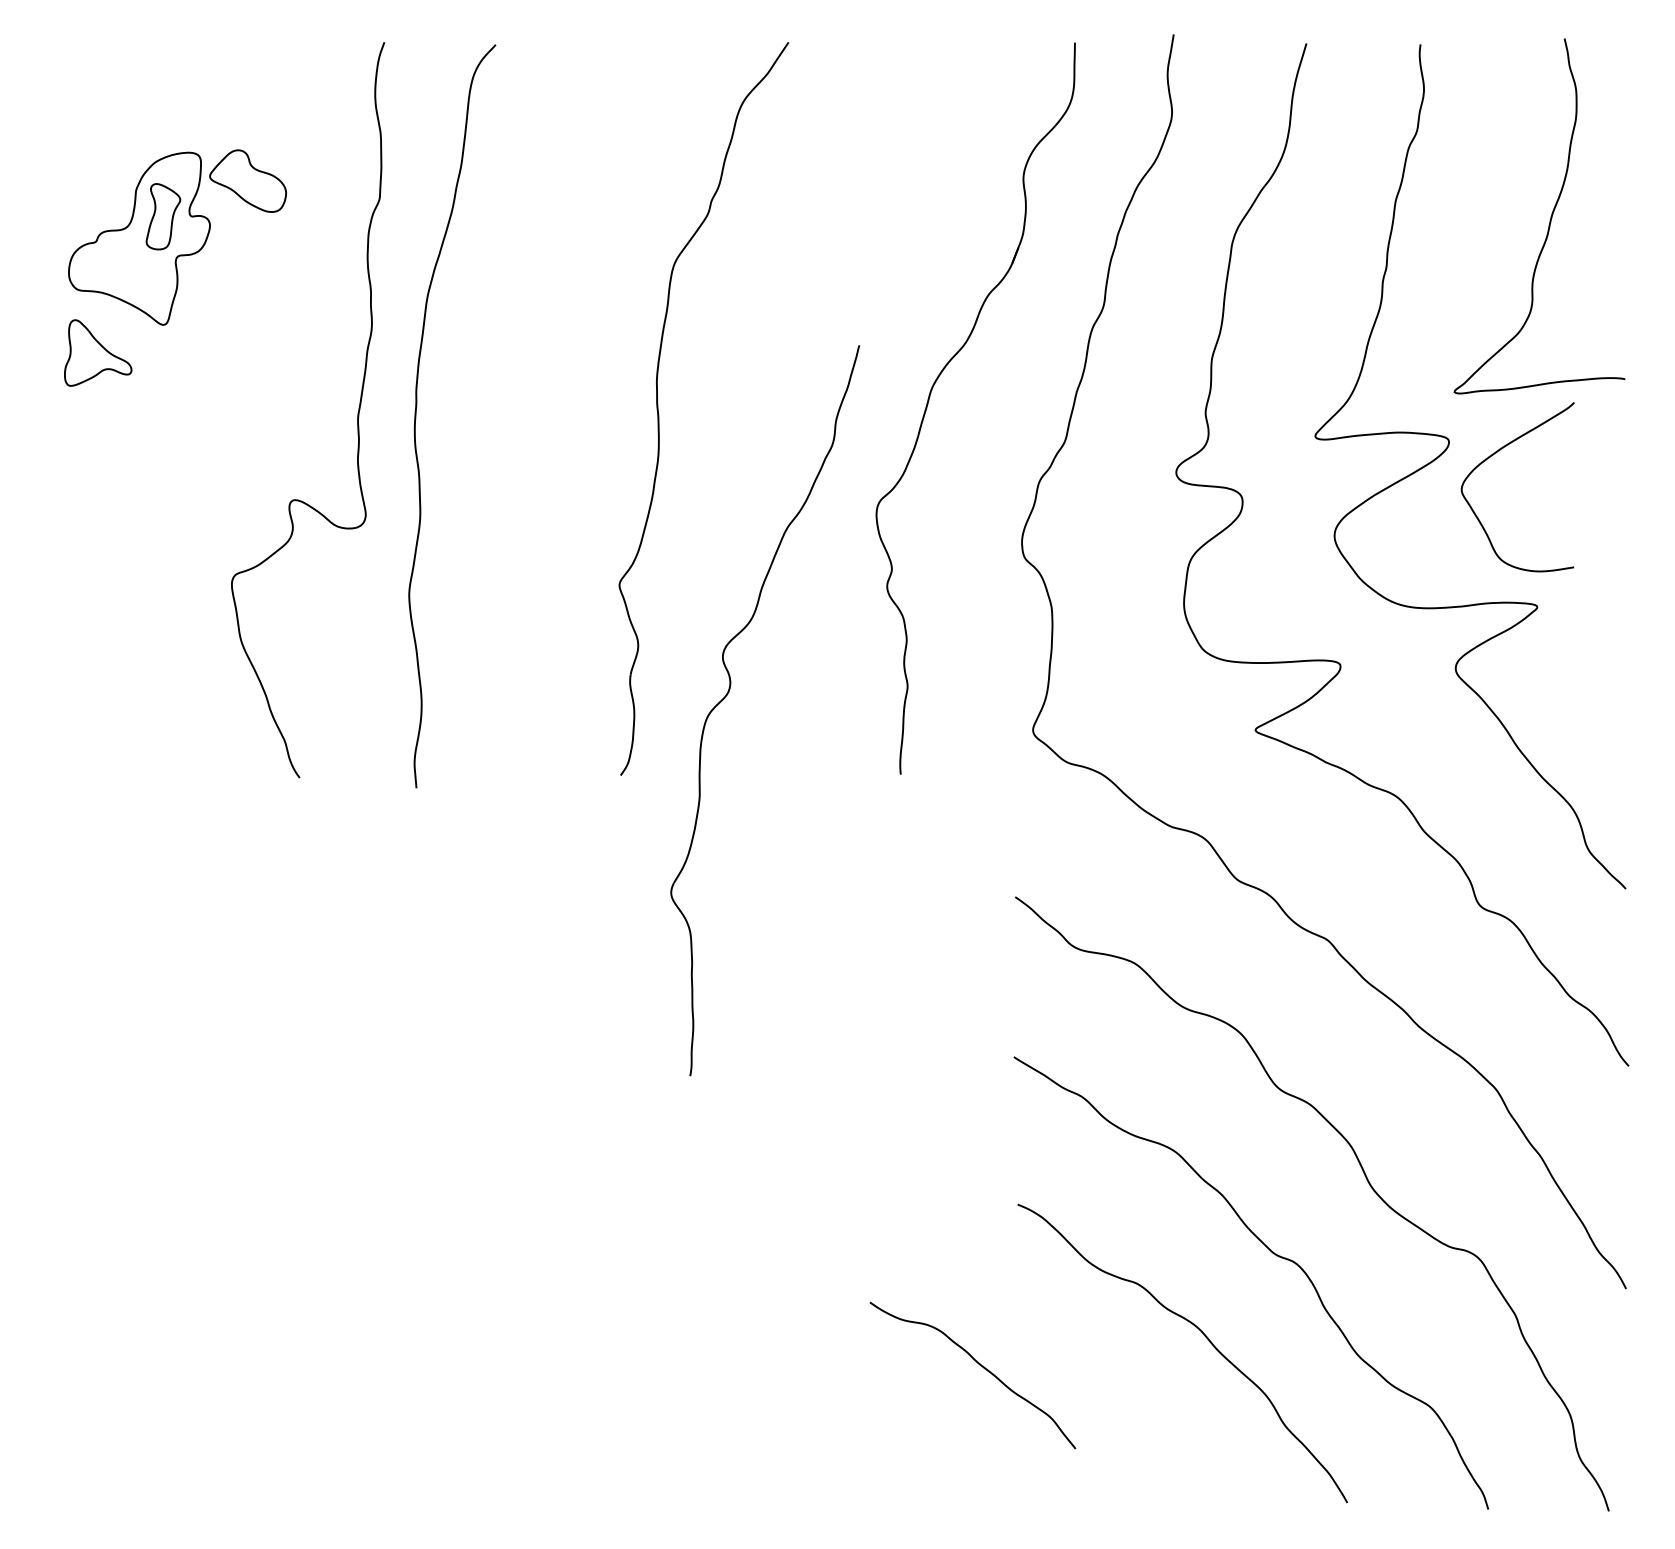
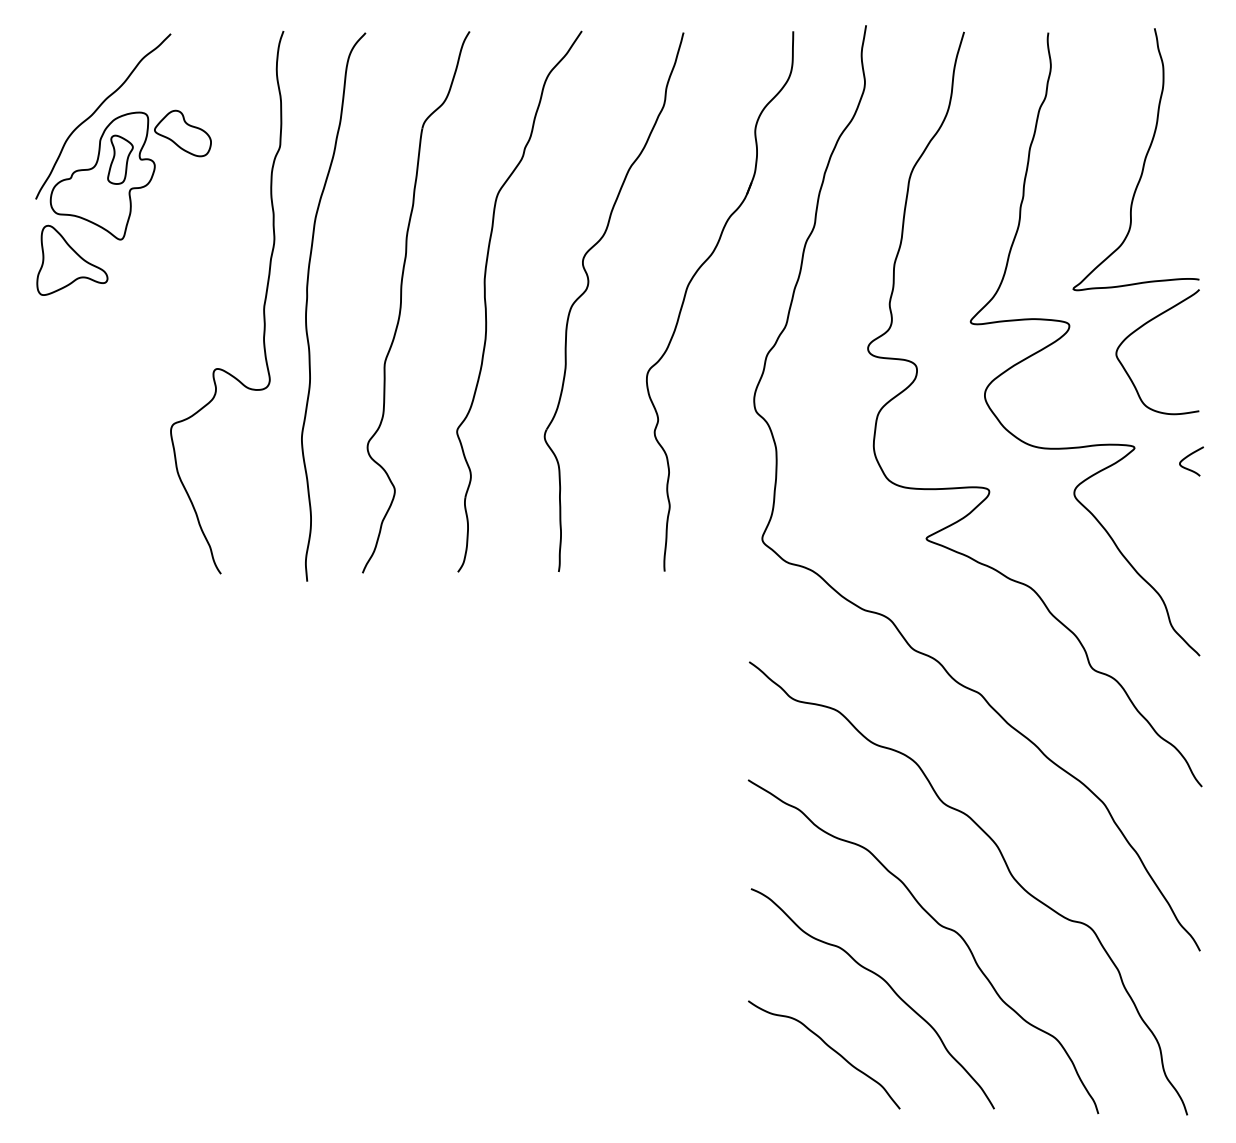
curve: (131, 150) -> (96, 110), added
part: (97, 352) -> (71, 260), size x1.43
part: (544, 409) -> (401, 302), added
curve: (1492, 456) -> (1139, 329), moved
curve: (1611, 618) -> (1189, 456), added
part: (729, 692) -> (587, 288), moved
curve: (980, 1366) -> (829, 1048), moved

